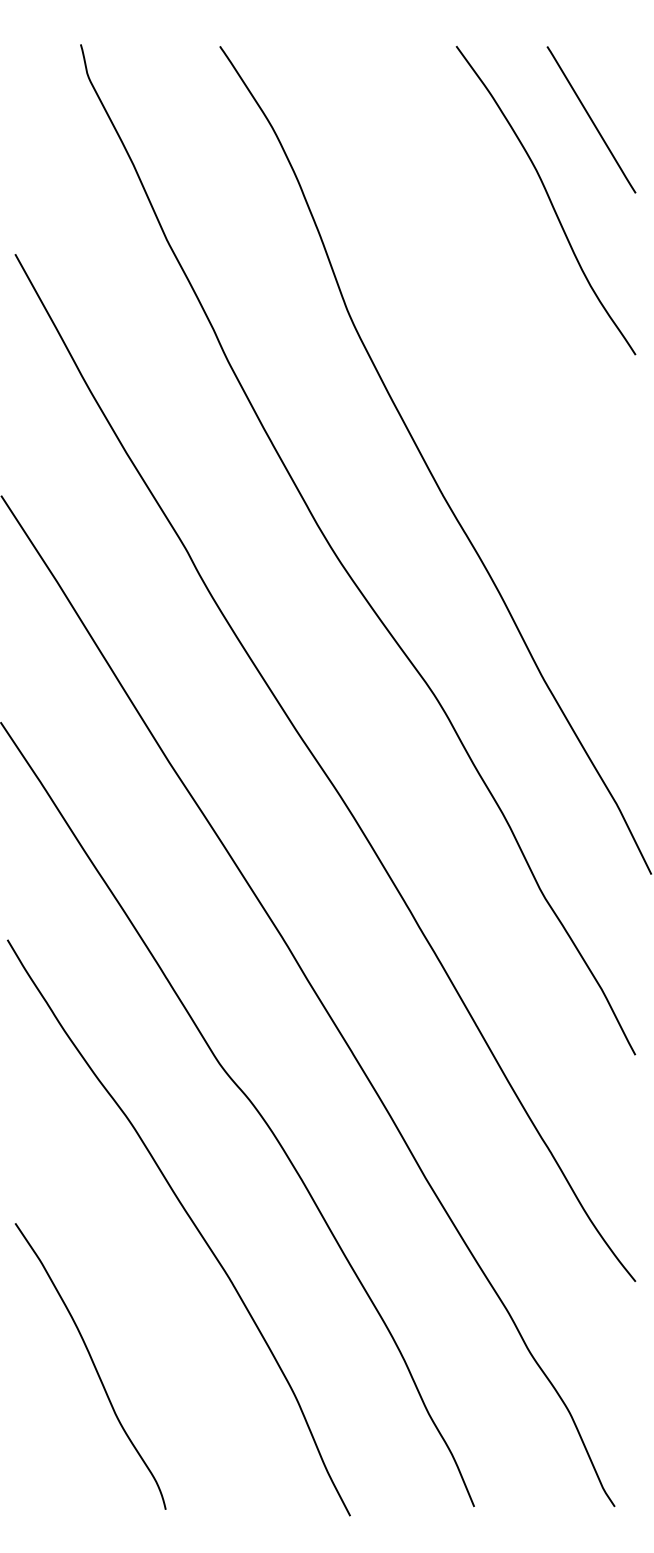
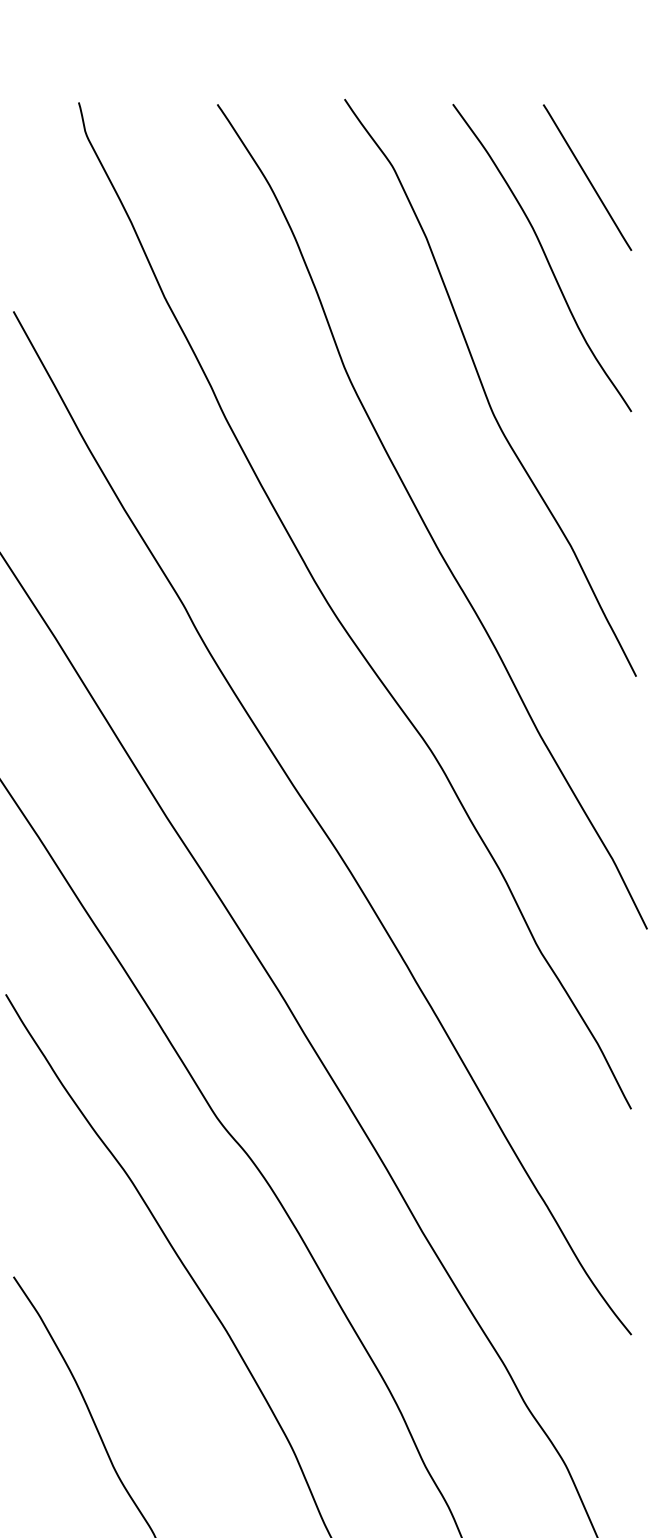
curve: (488, 332) -> (484, 389), added

